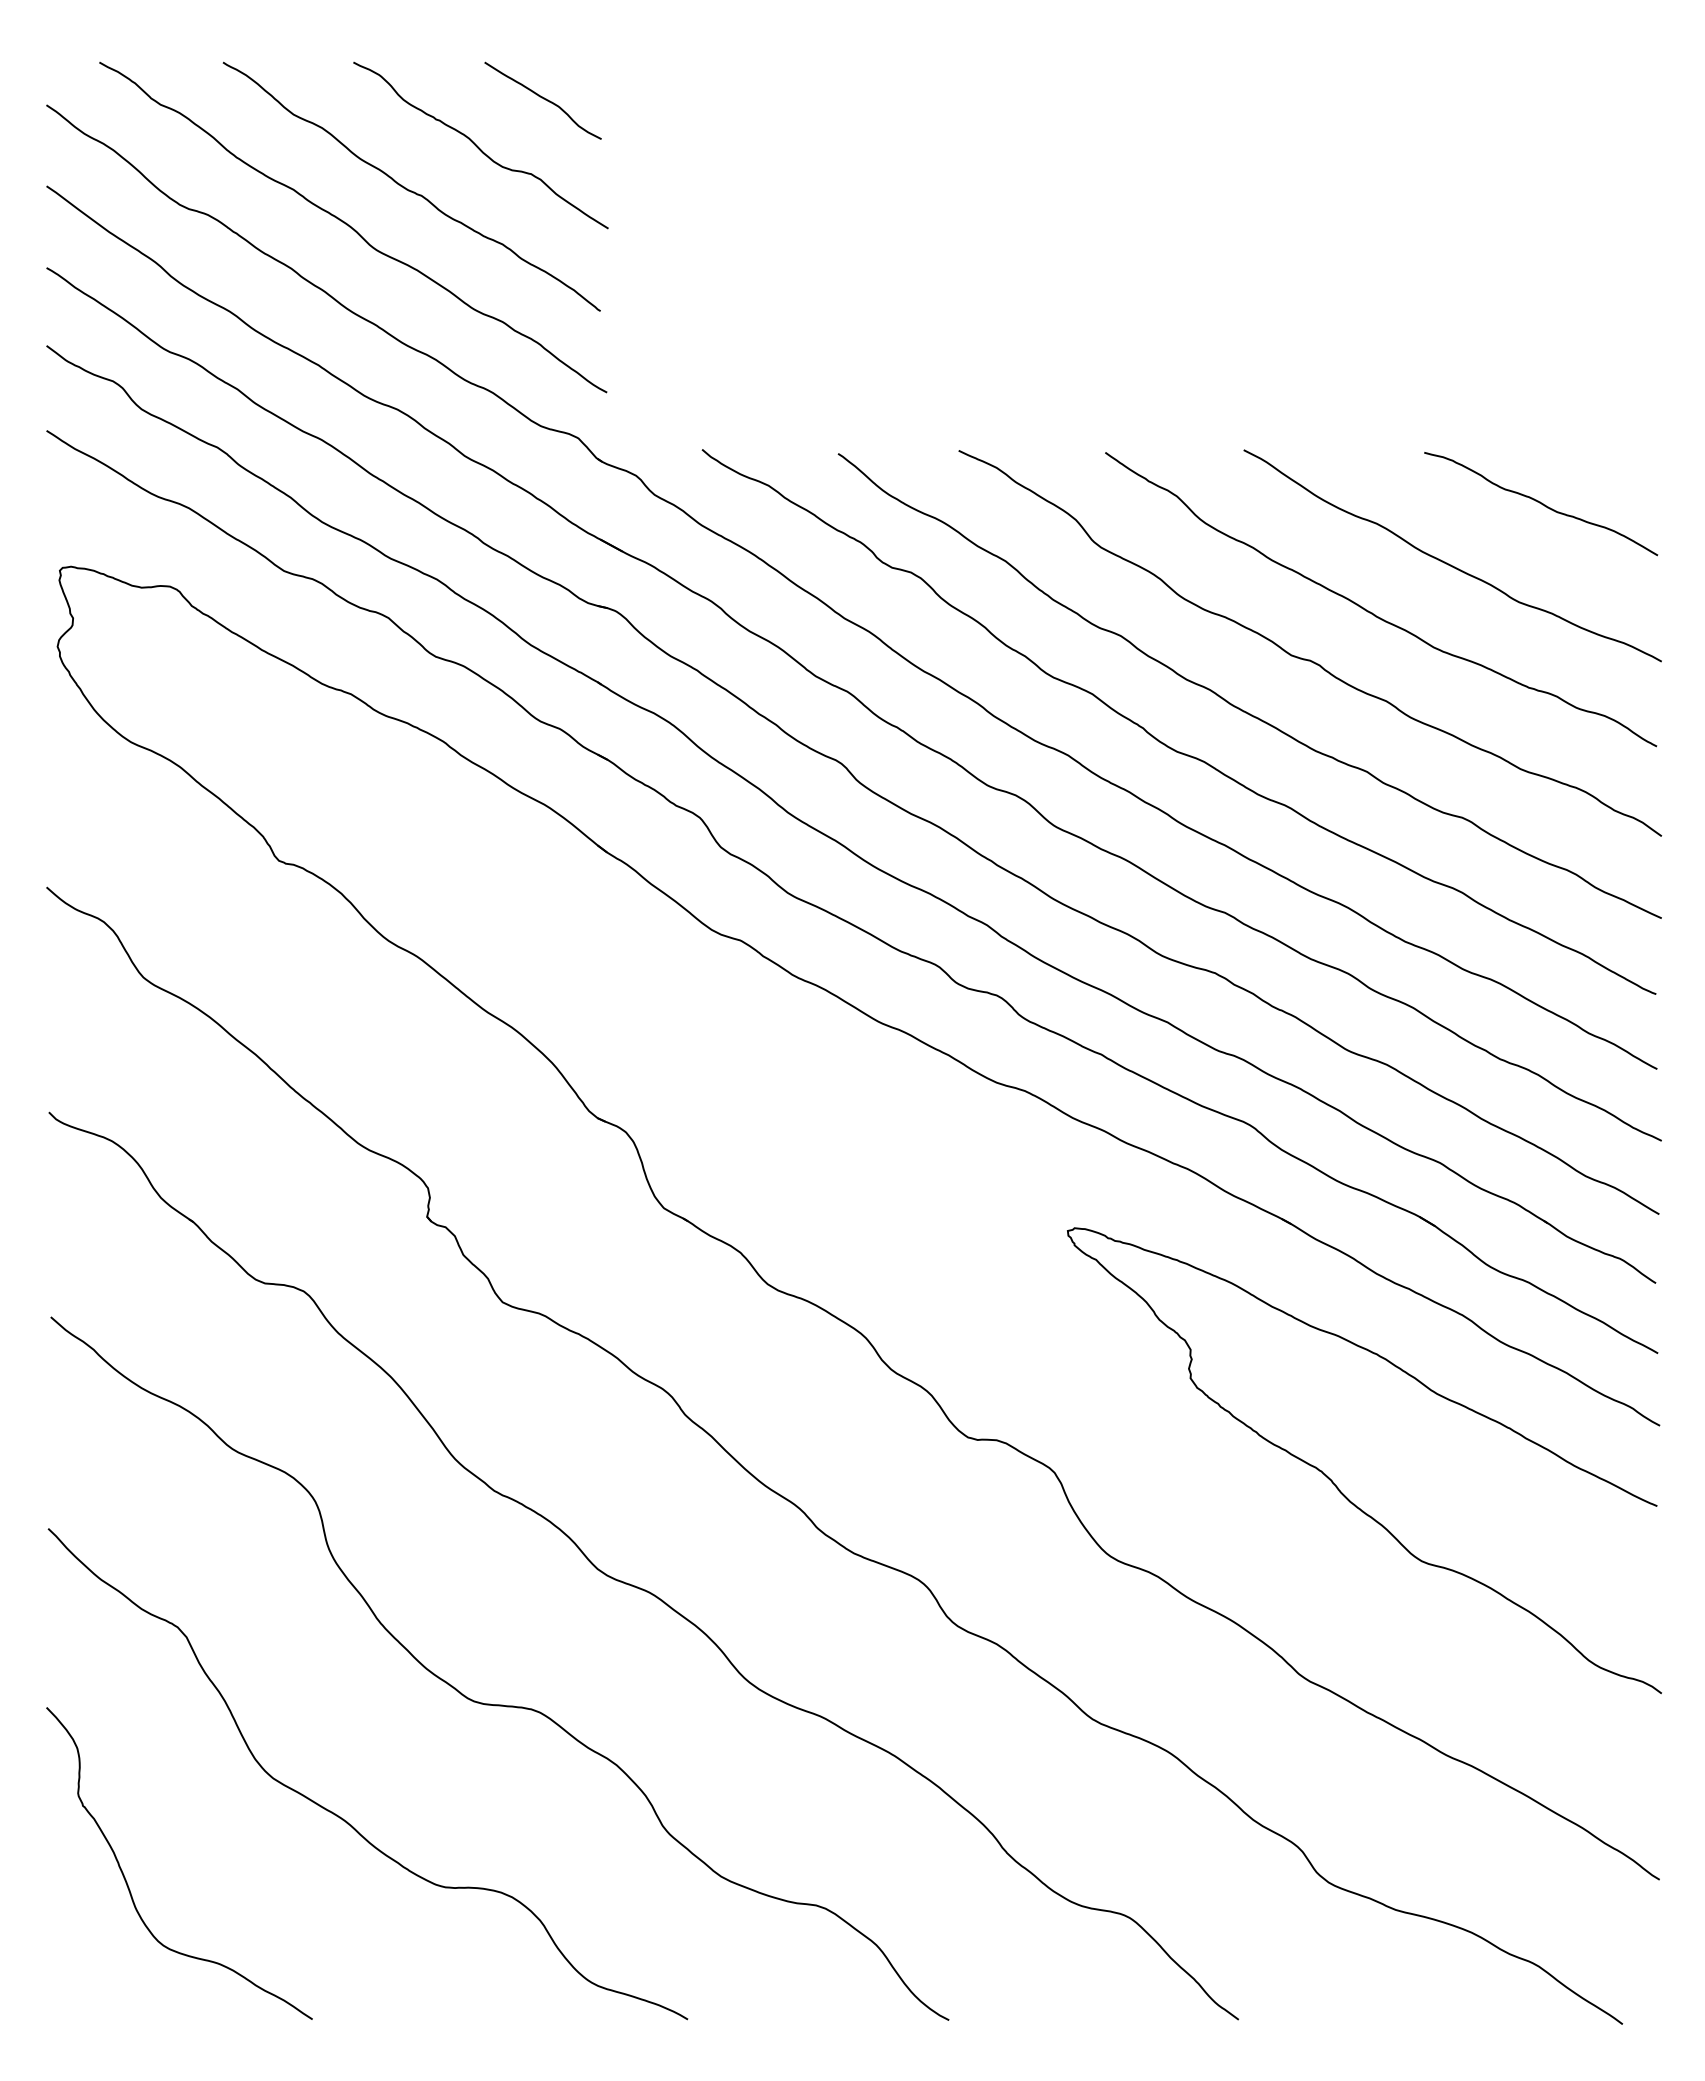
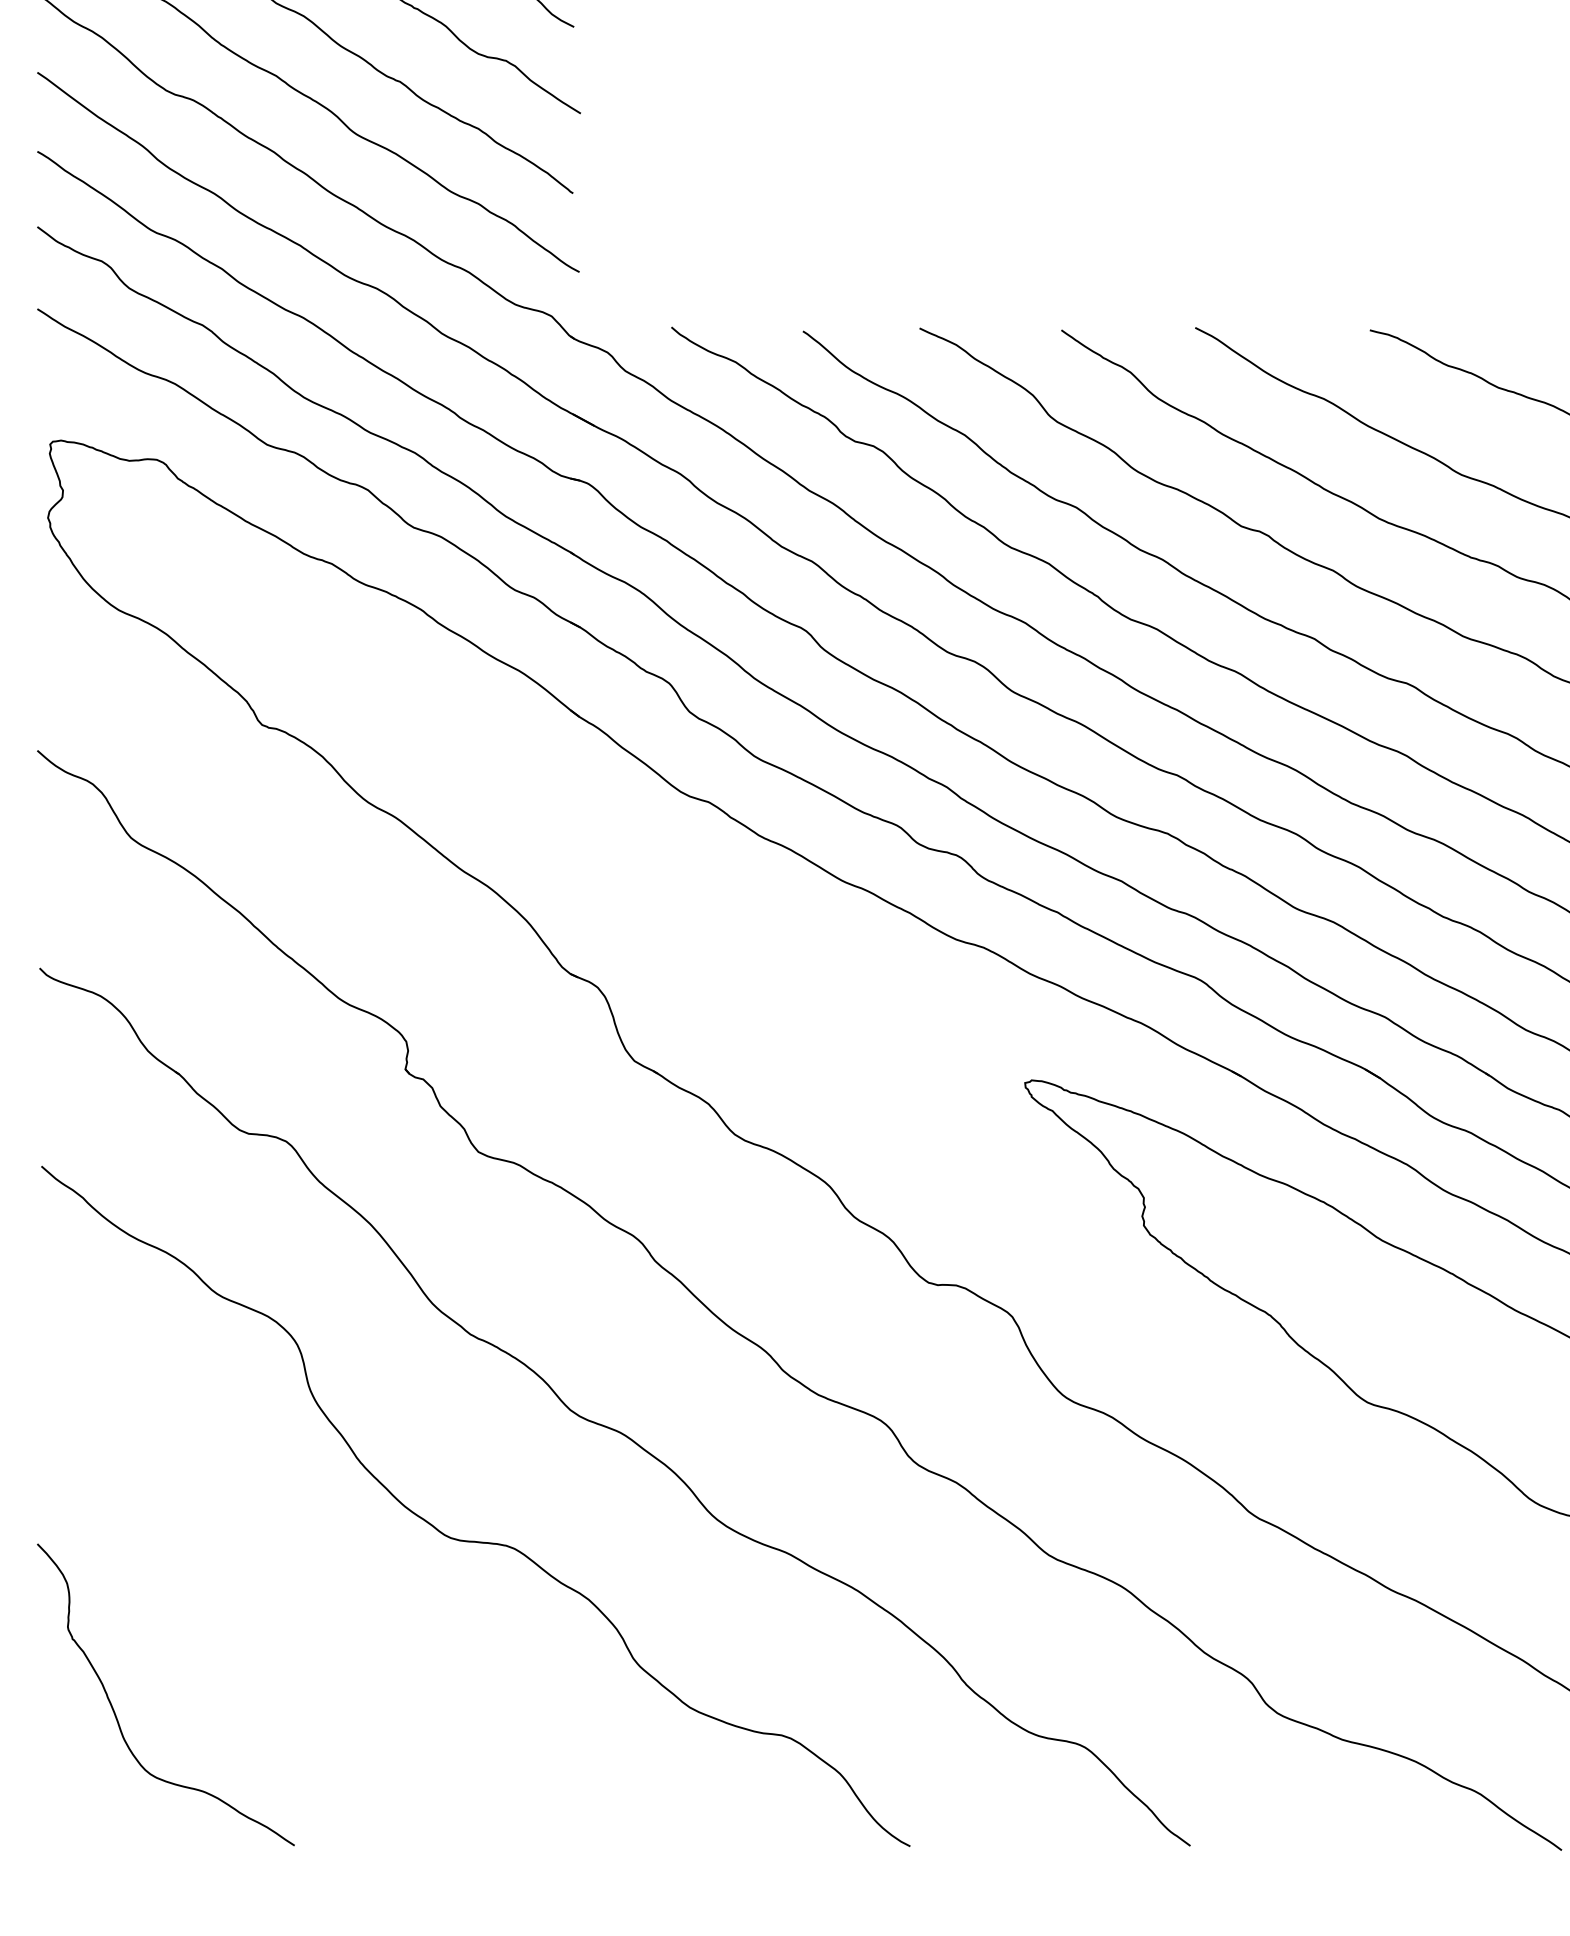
curve: (340, 1816) -> (321, 1649), removed

